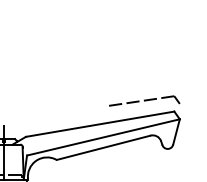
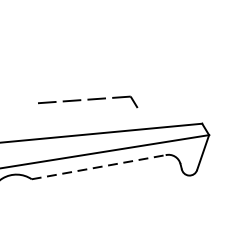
part: (144, 100) -> (88, 99), moved
line: (103, 147) -> (98, 166), solid -> dashed

